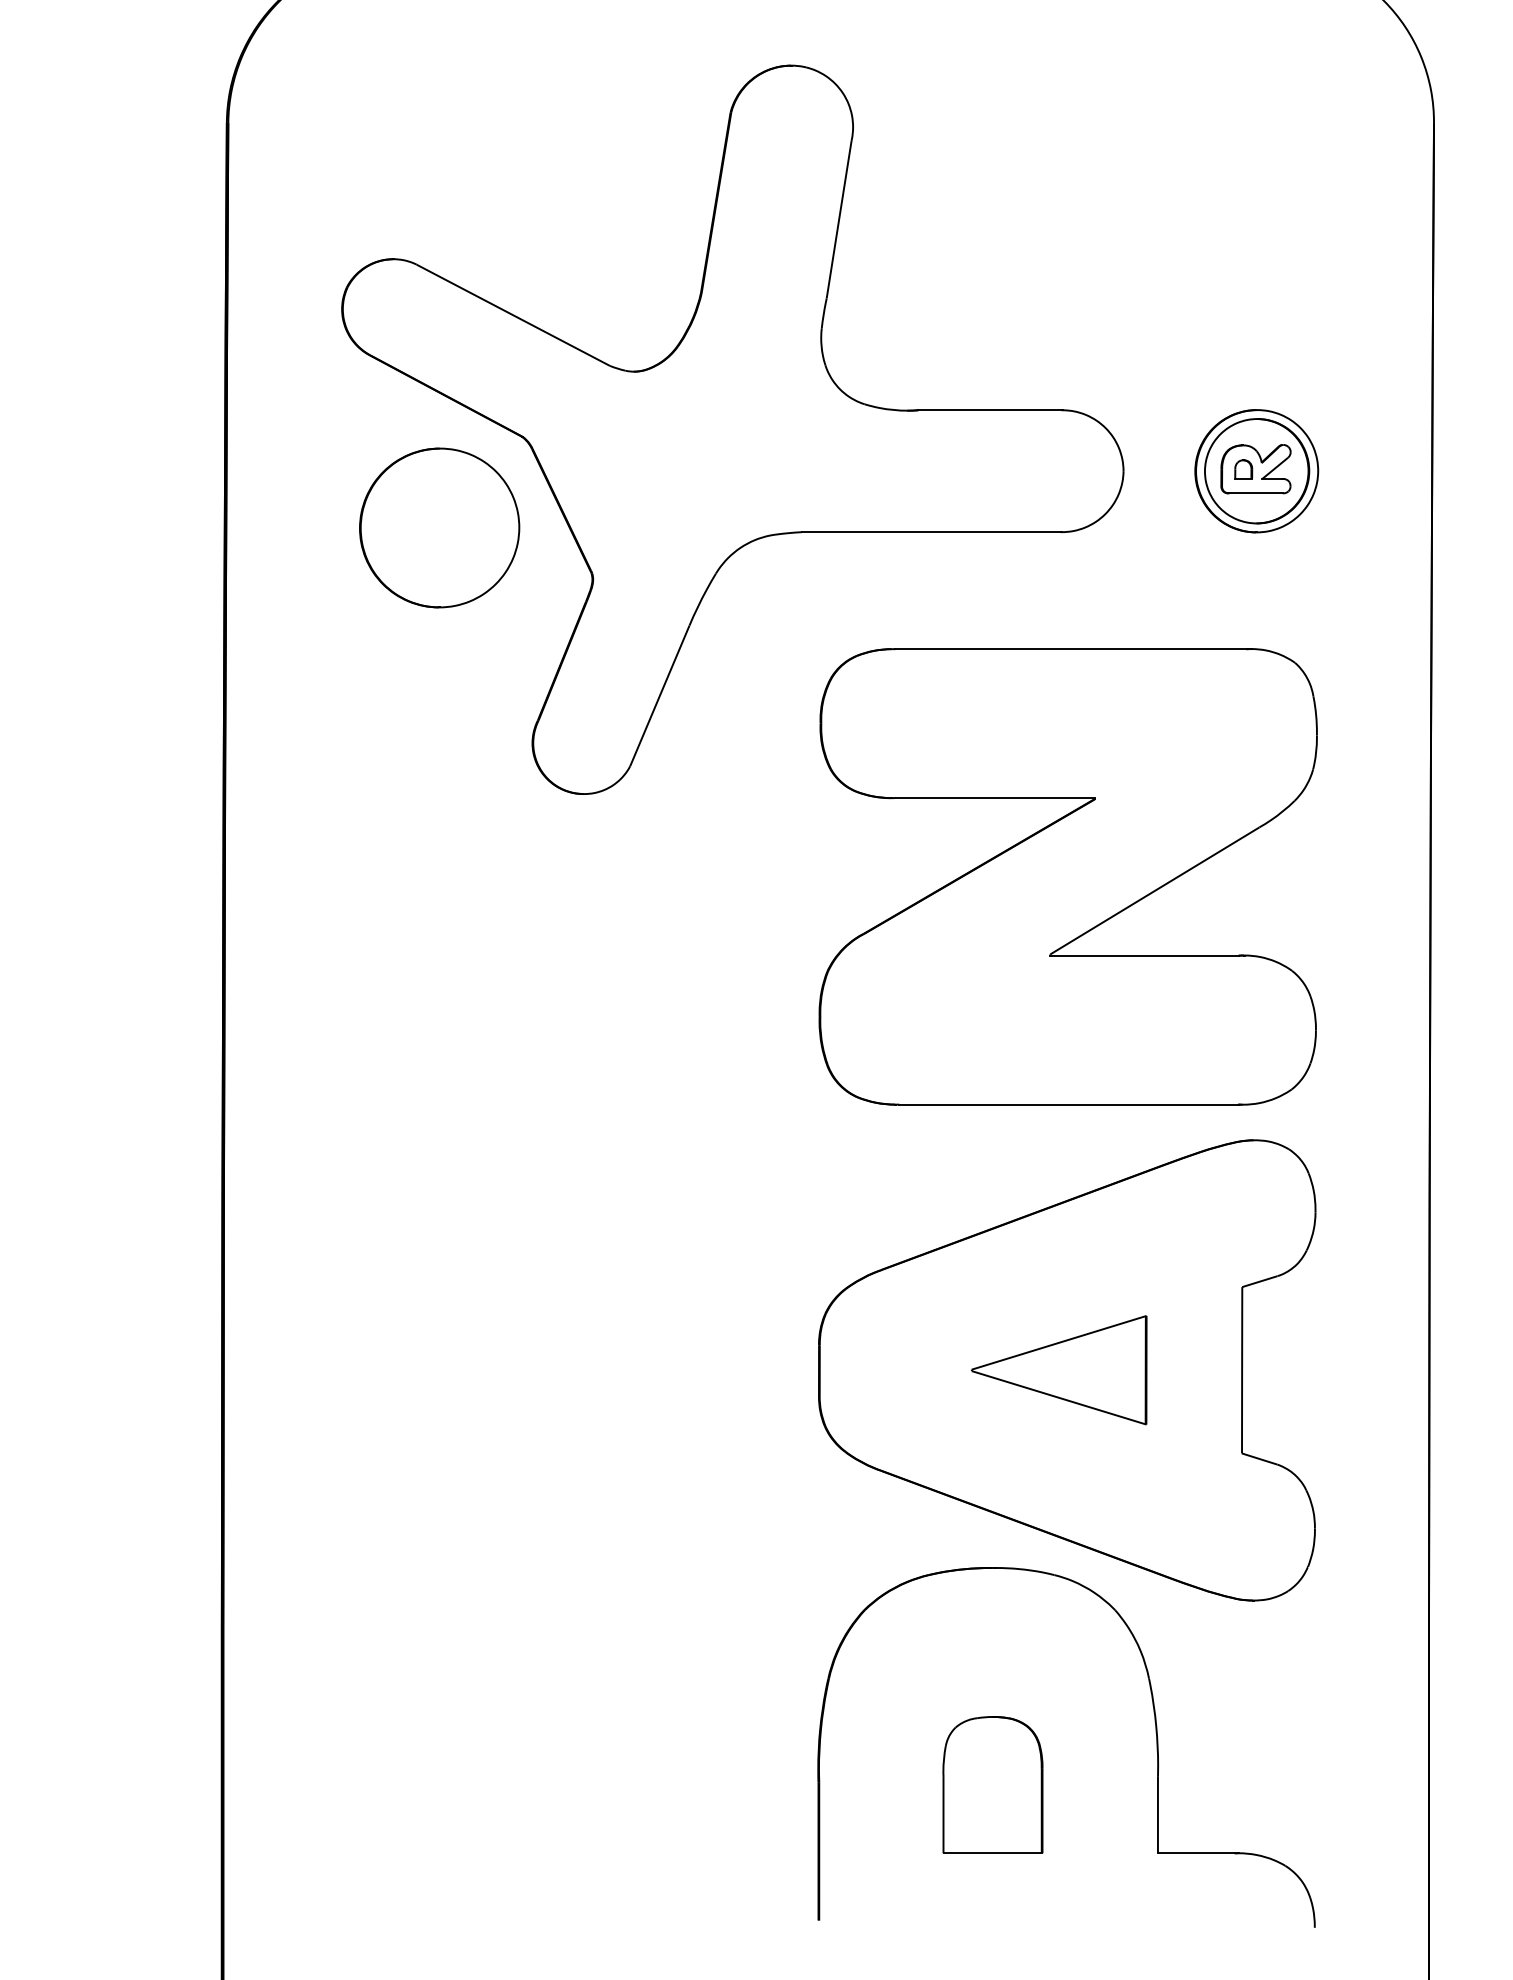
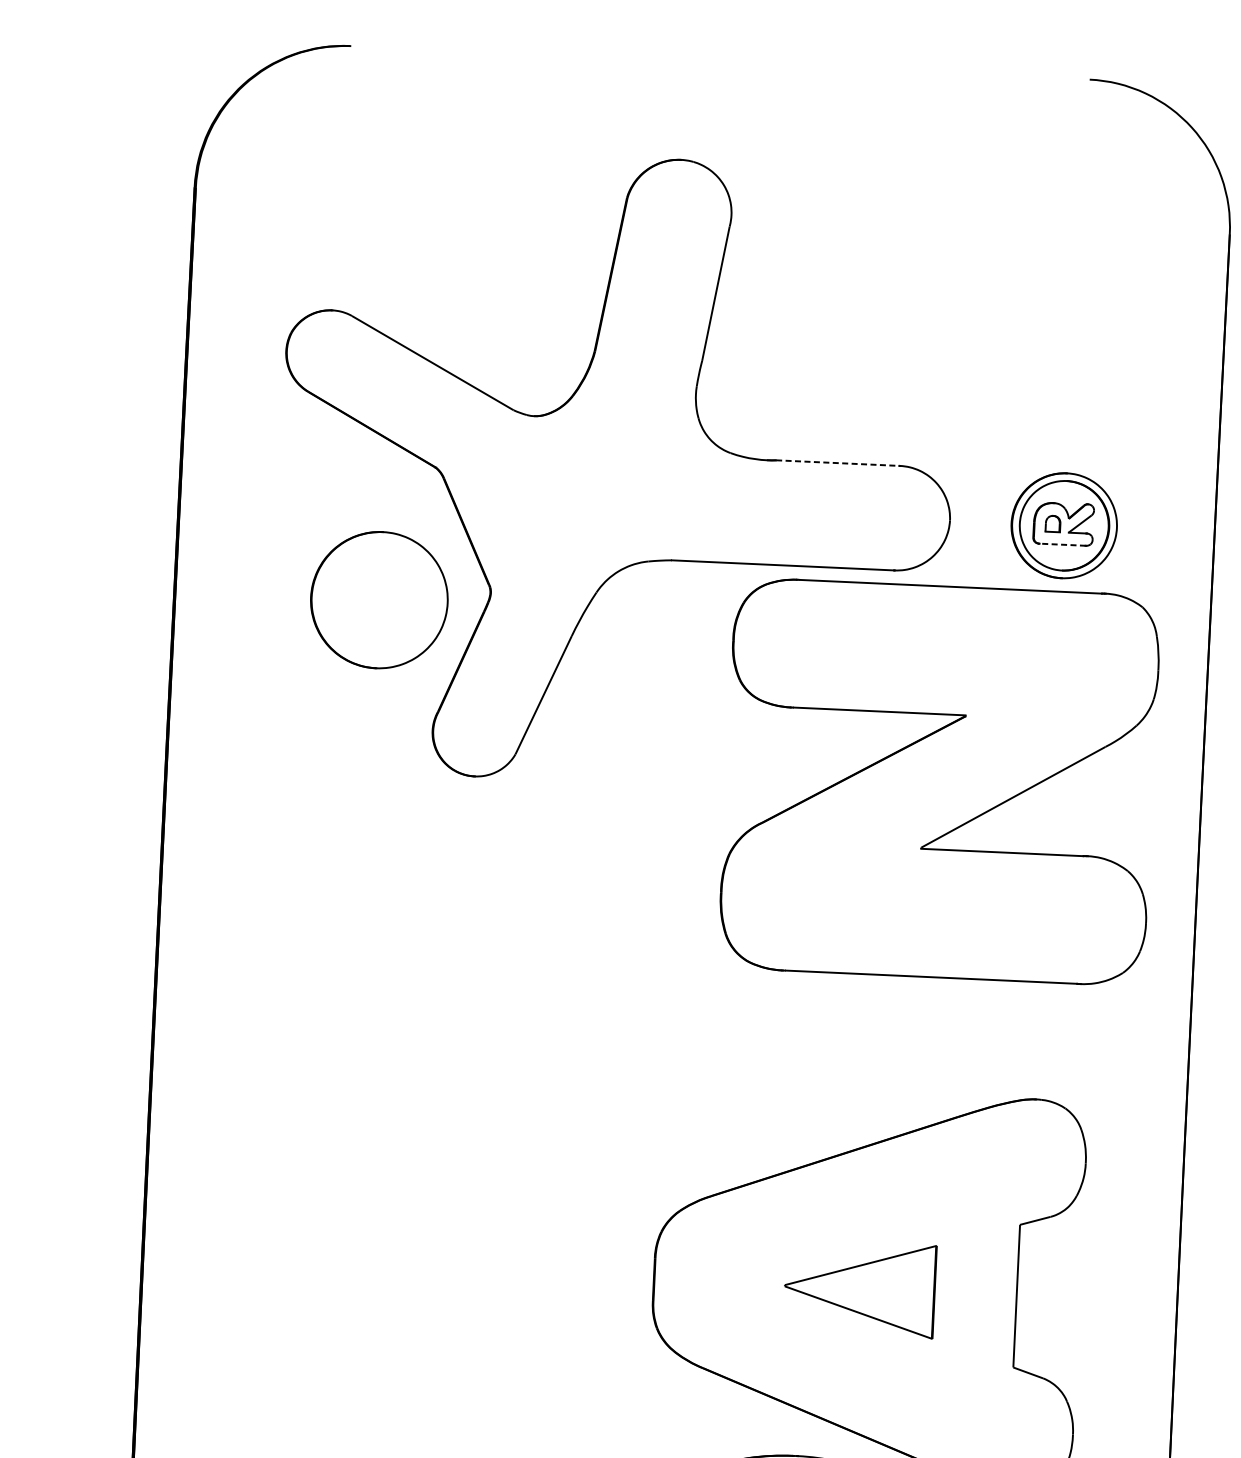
line: (989, 410) -> (837, 463), solid -> dashed
line: (1256, 493) -> (1063, 544), solid -> dashed
part: (439, 527) -> (379, 599), moved
part: (1067, 876) -> (938, 781), moved

